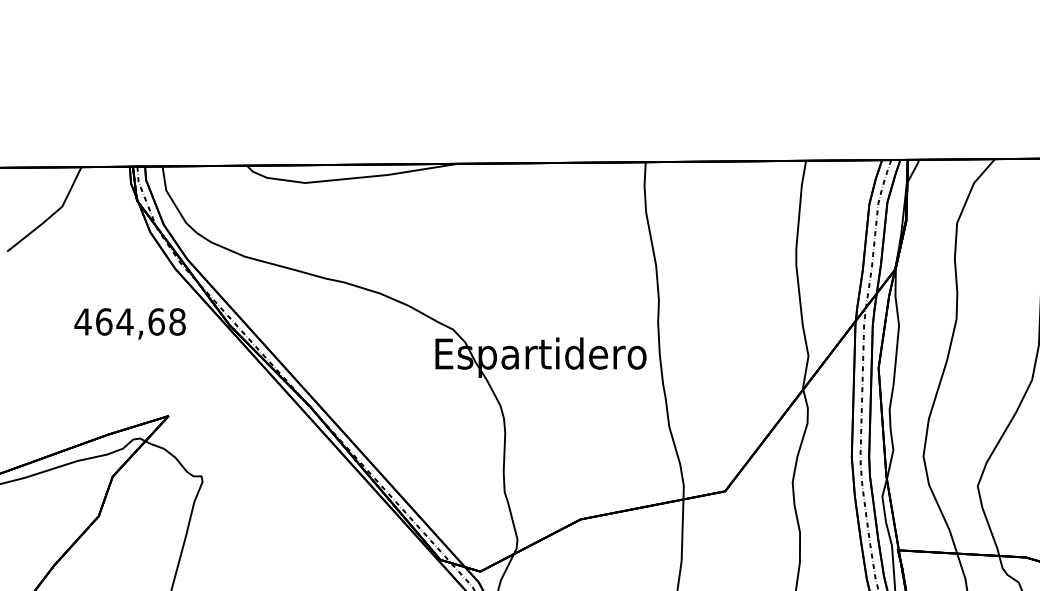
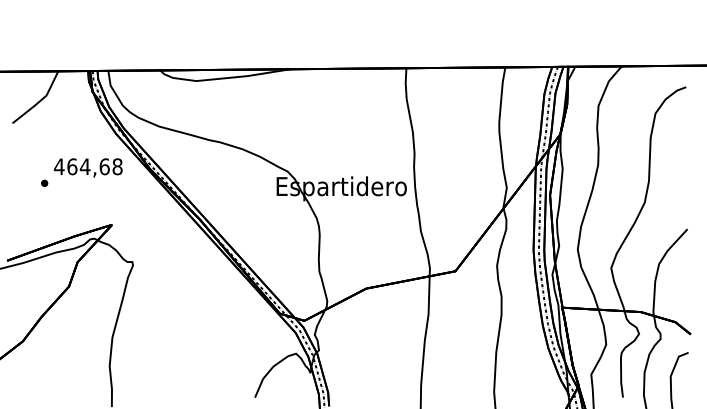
part: (59, 347) -> (44, 182), added

